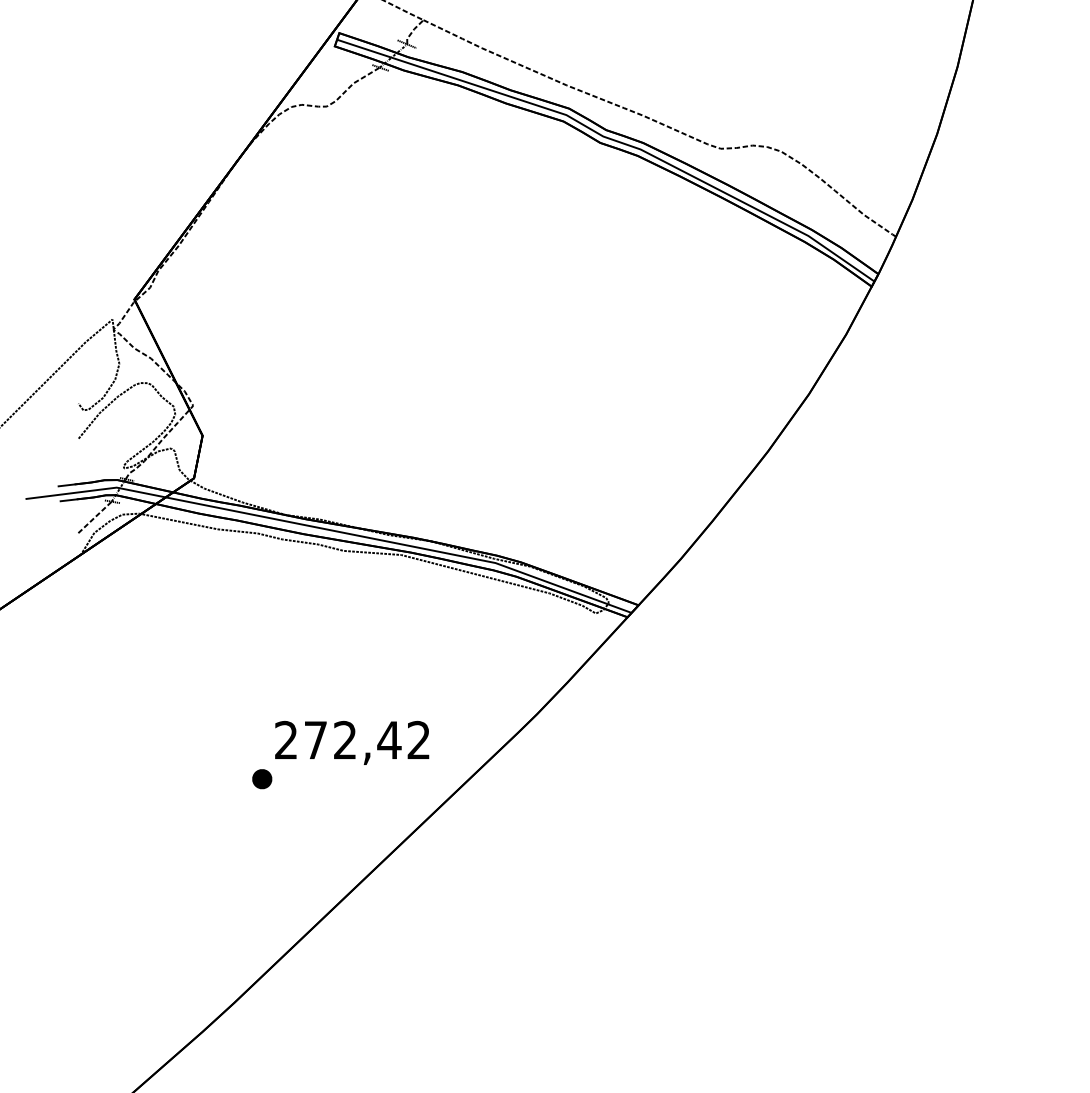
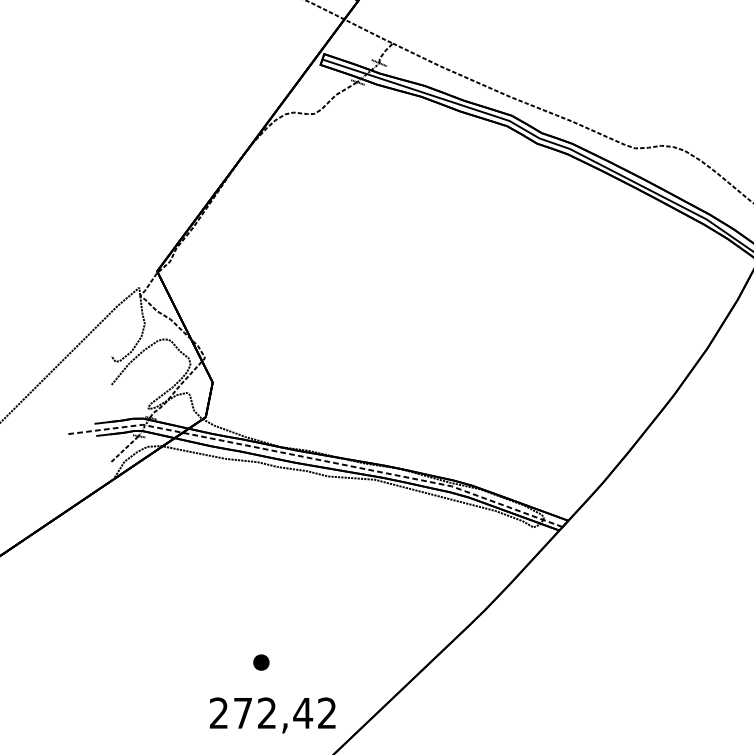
line: (332, 530) -> (318, 459), solid -> dashed
text: (352, 742) -> (273, 715), moved

